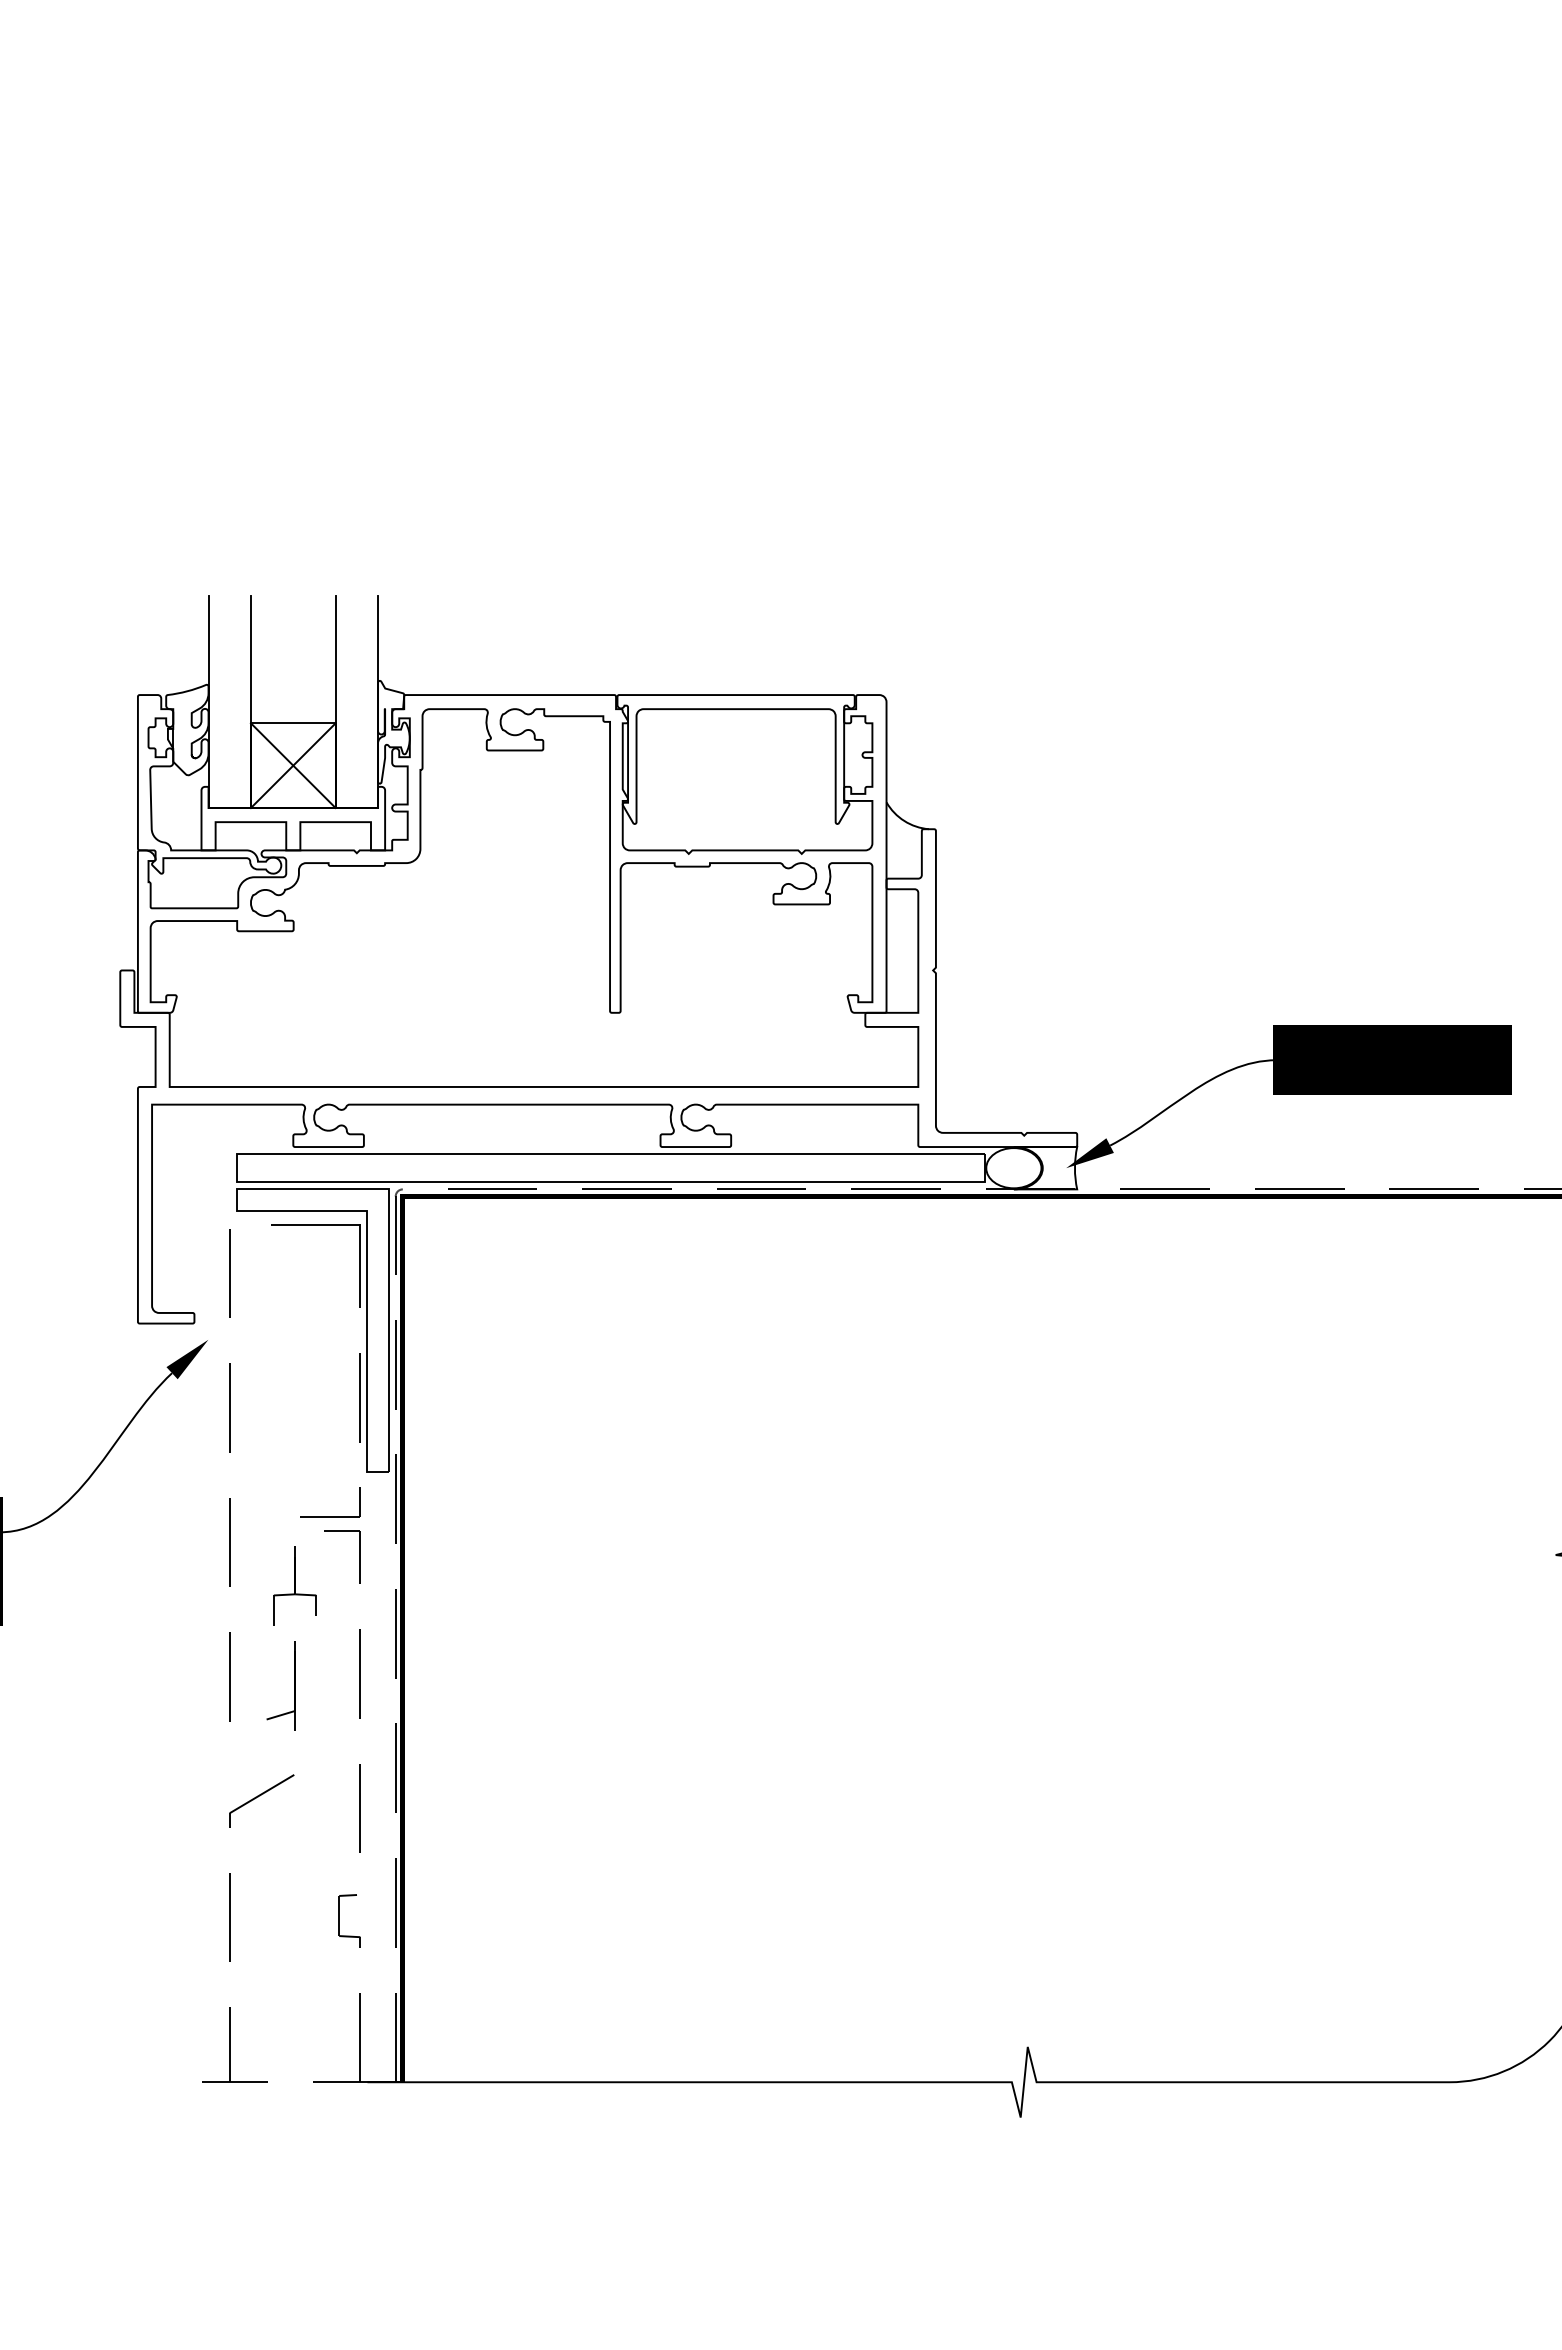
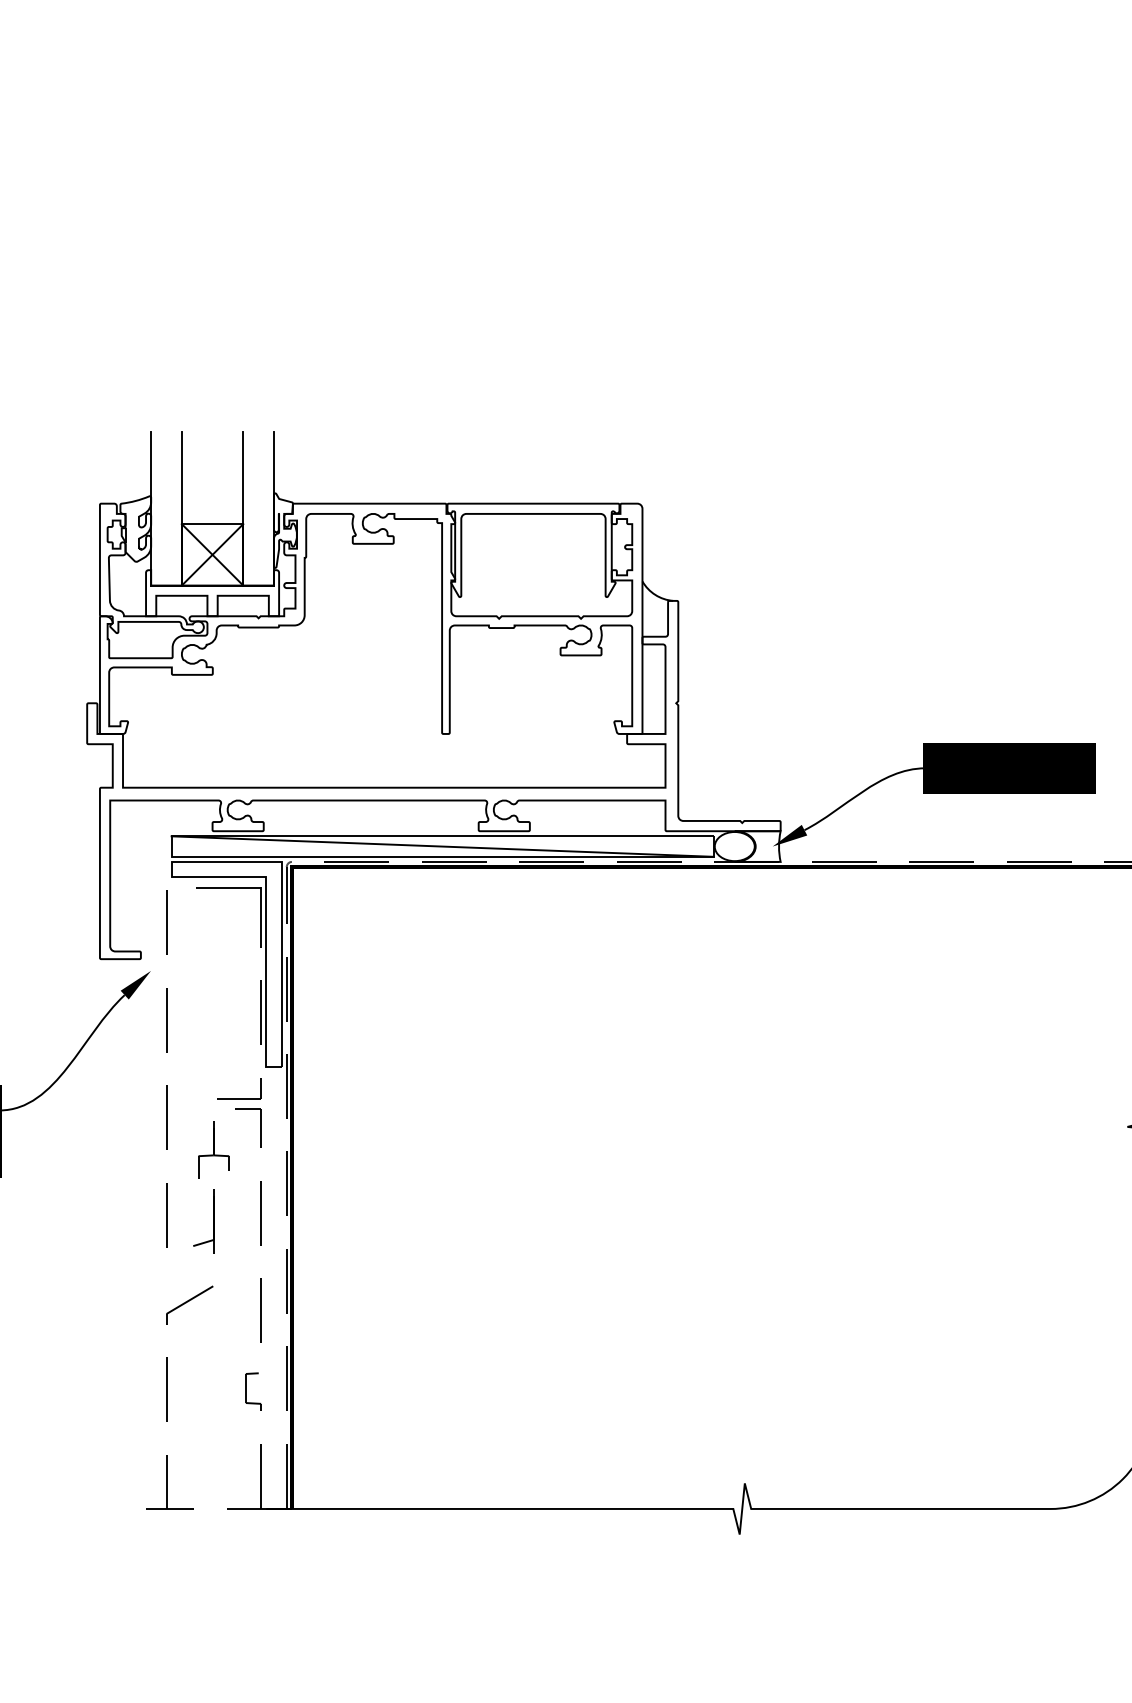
line: (610, 1168) -> (442, 846), added

